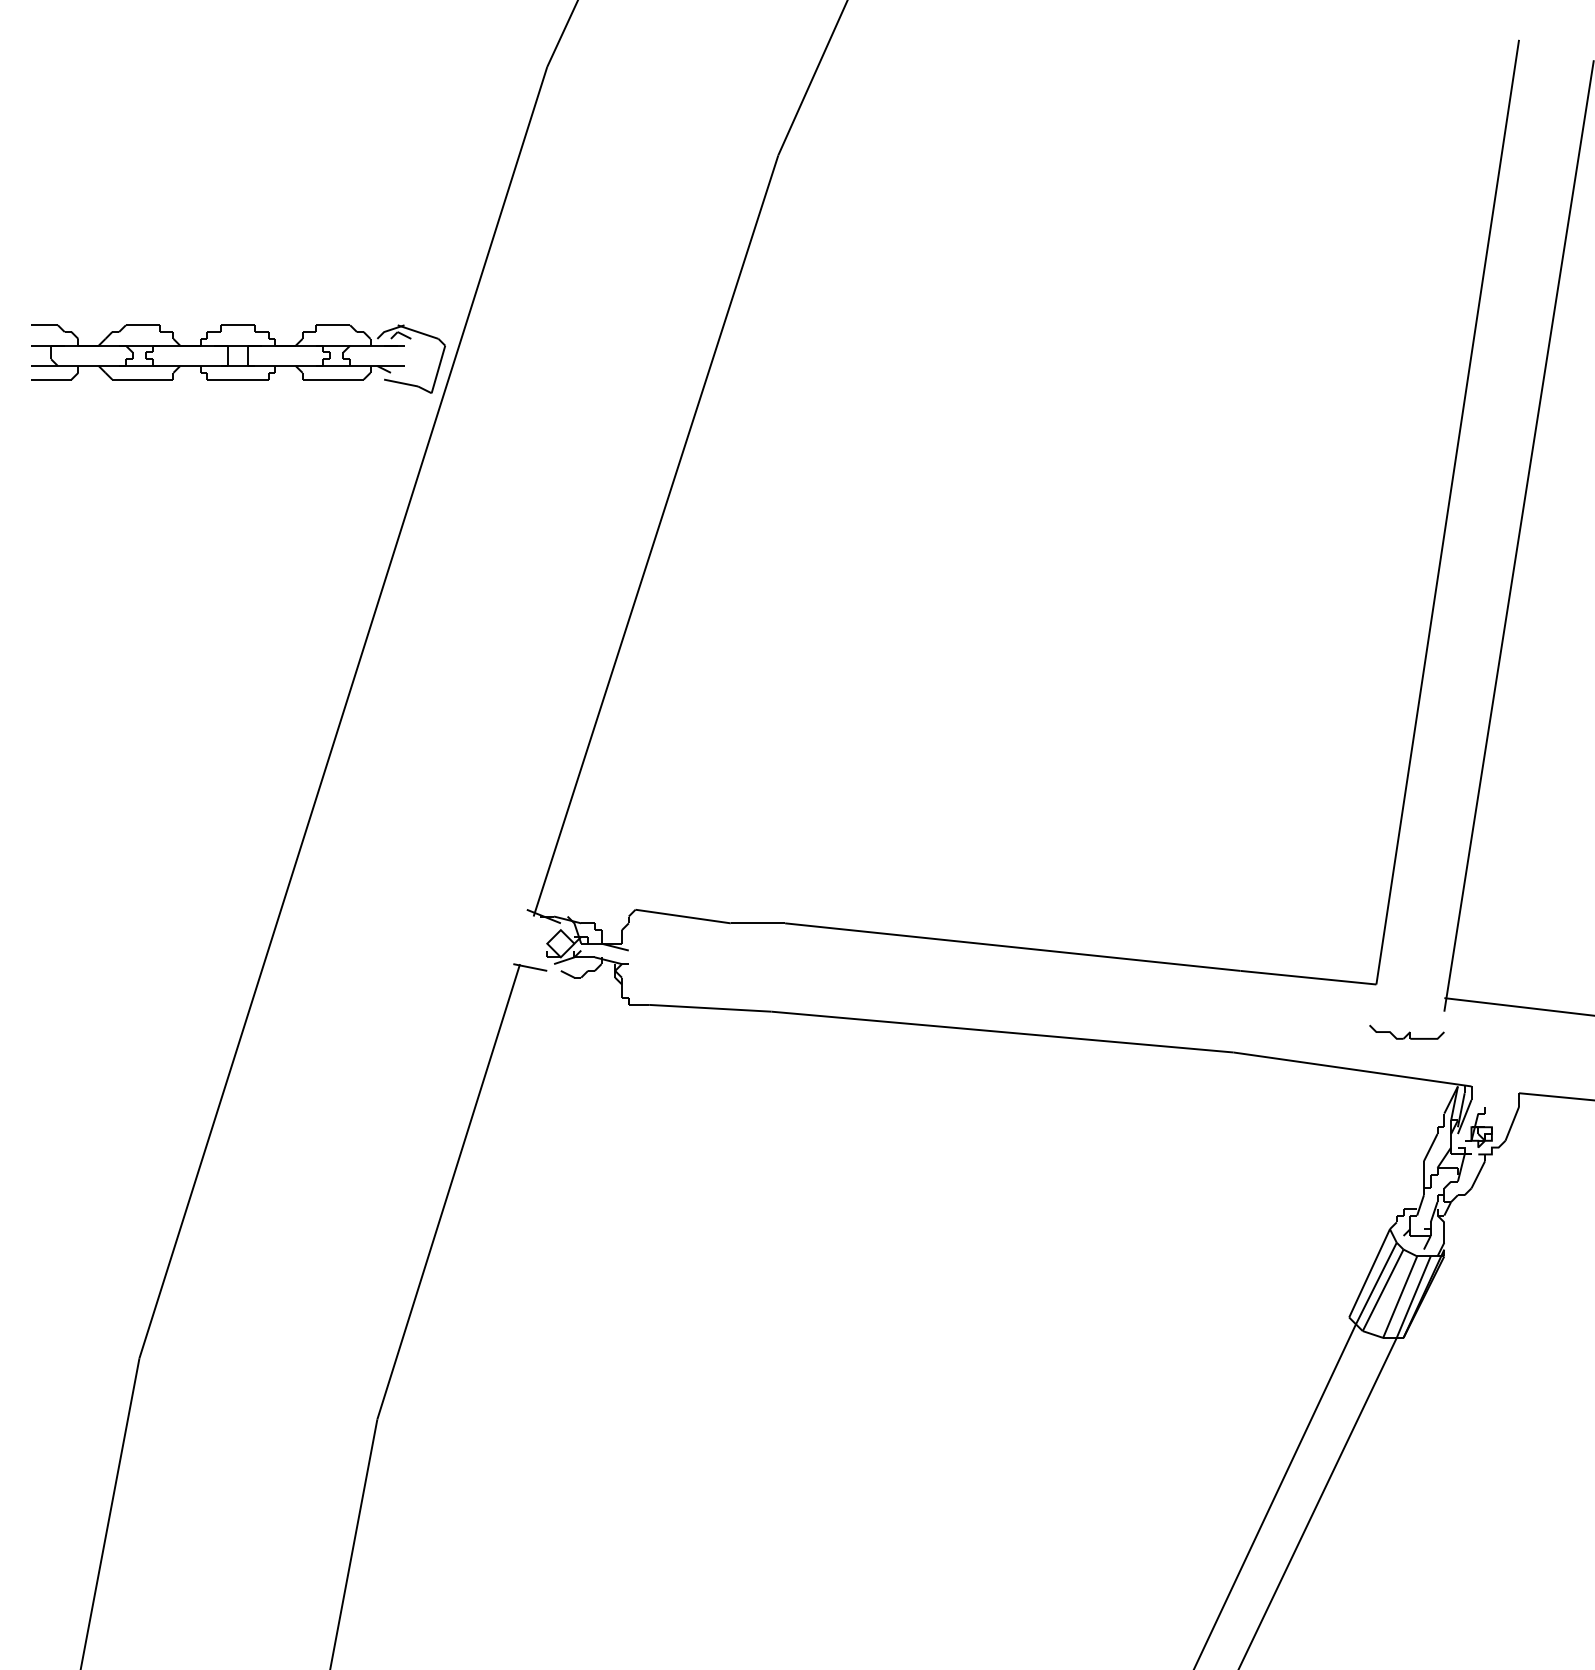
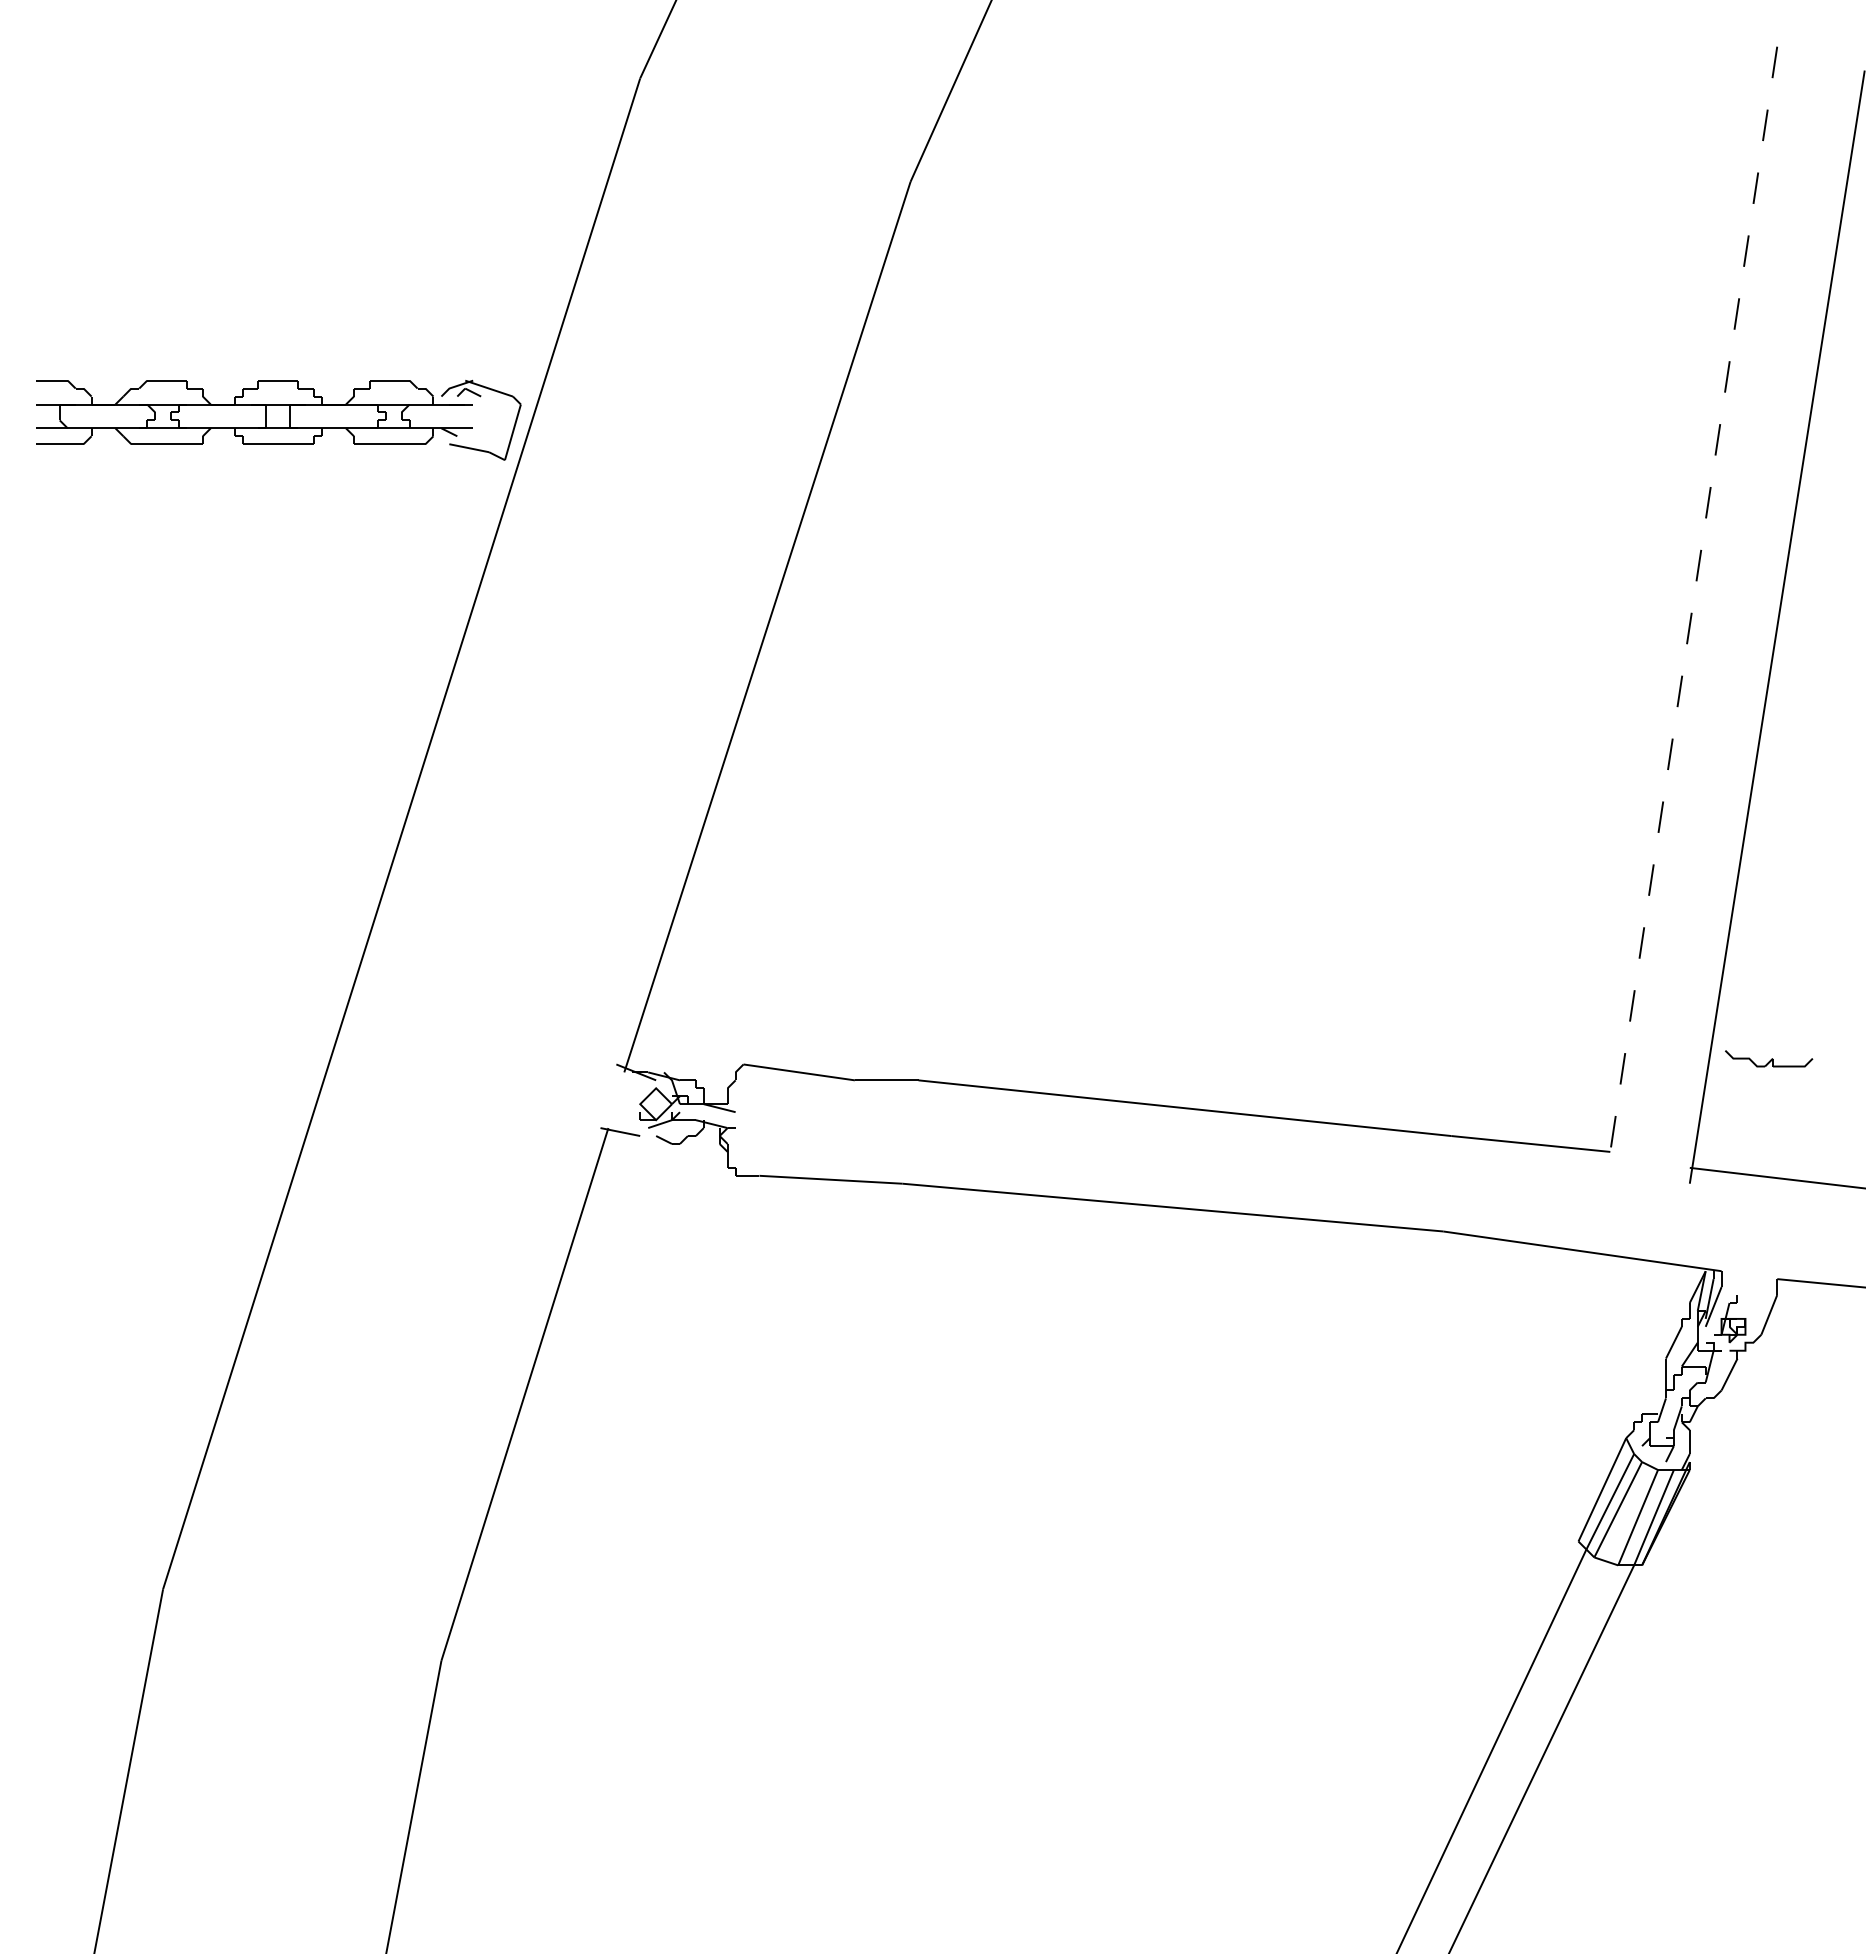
line: (1447, 512) -> (1693, 599), solid -> dashed
part: (1407, 1032) -> (1769, 1058), moved

